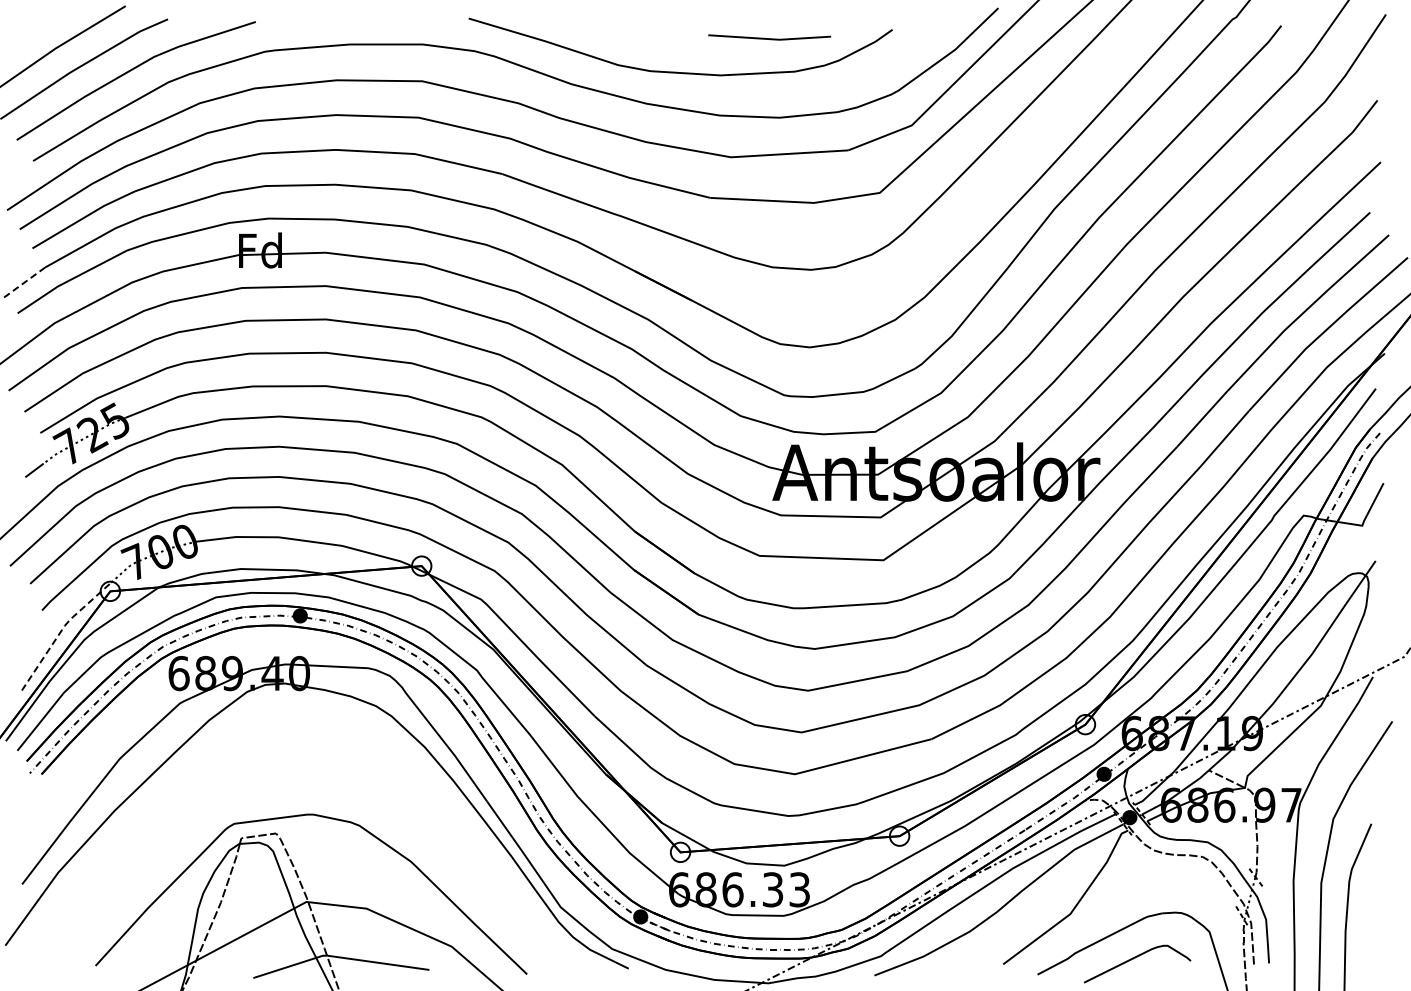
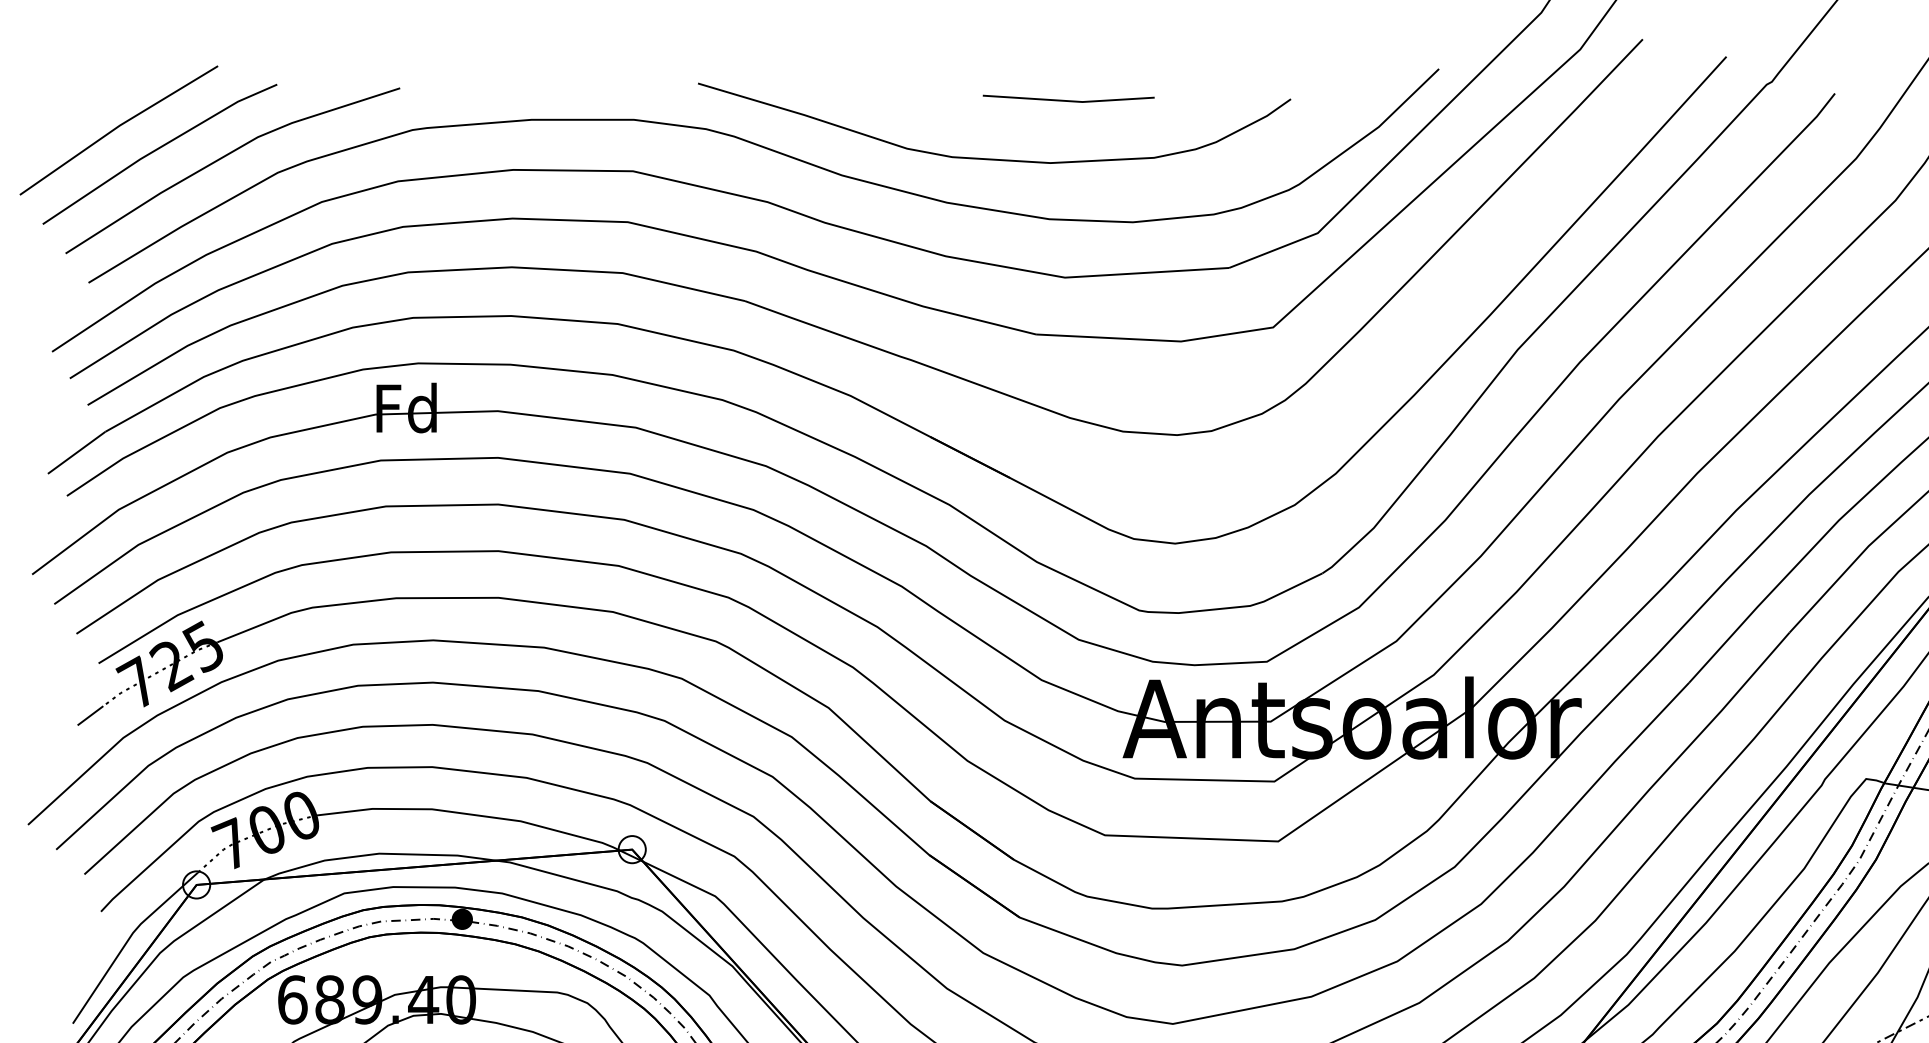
line: (769, 38) -> (1068, 100), moved
line: (25, 282) -> (77, 452), dashed -> solid
line: (61, 630) -> (128, 939), dashed -> solid

